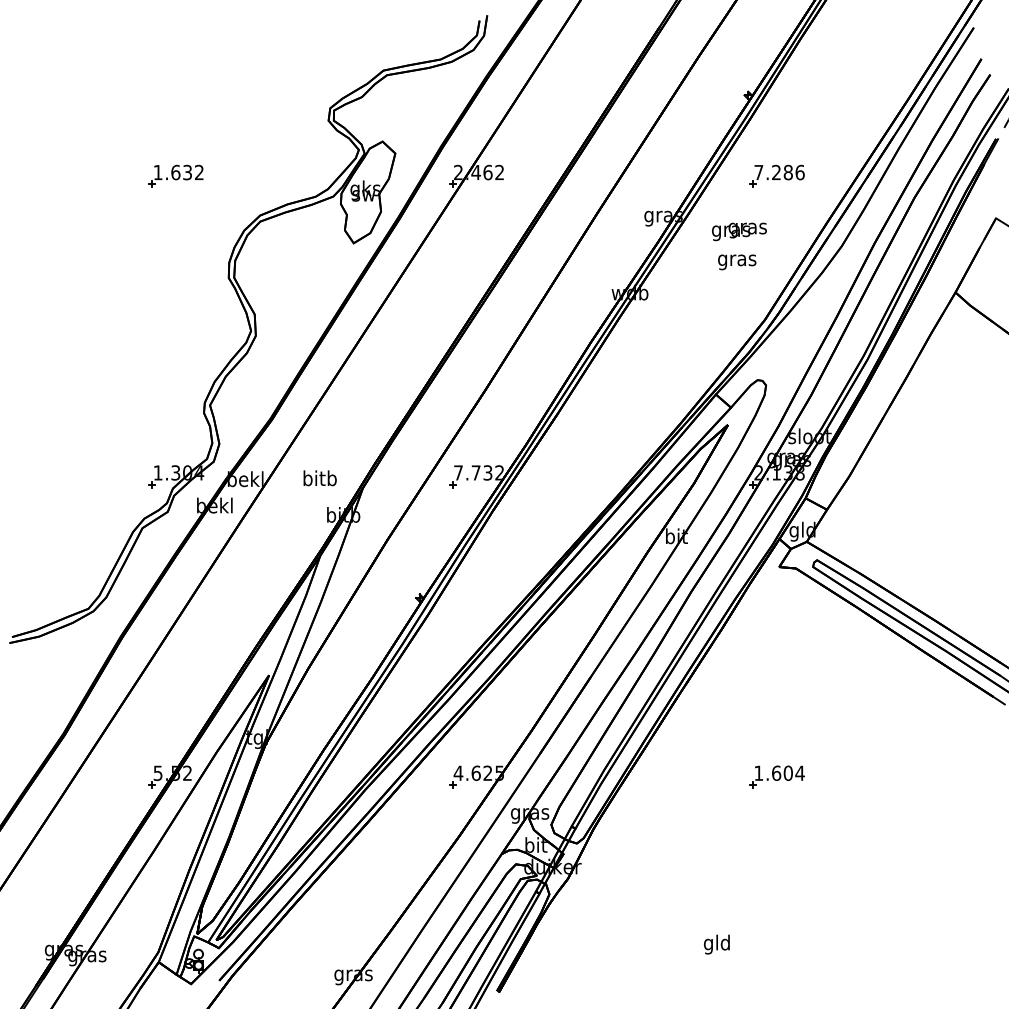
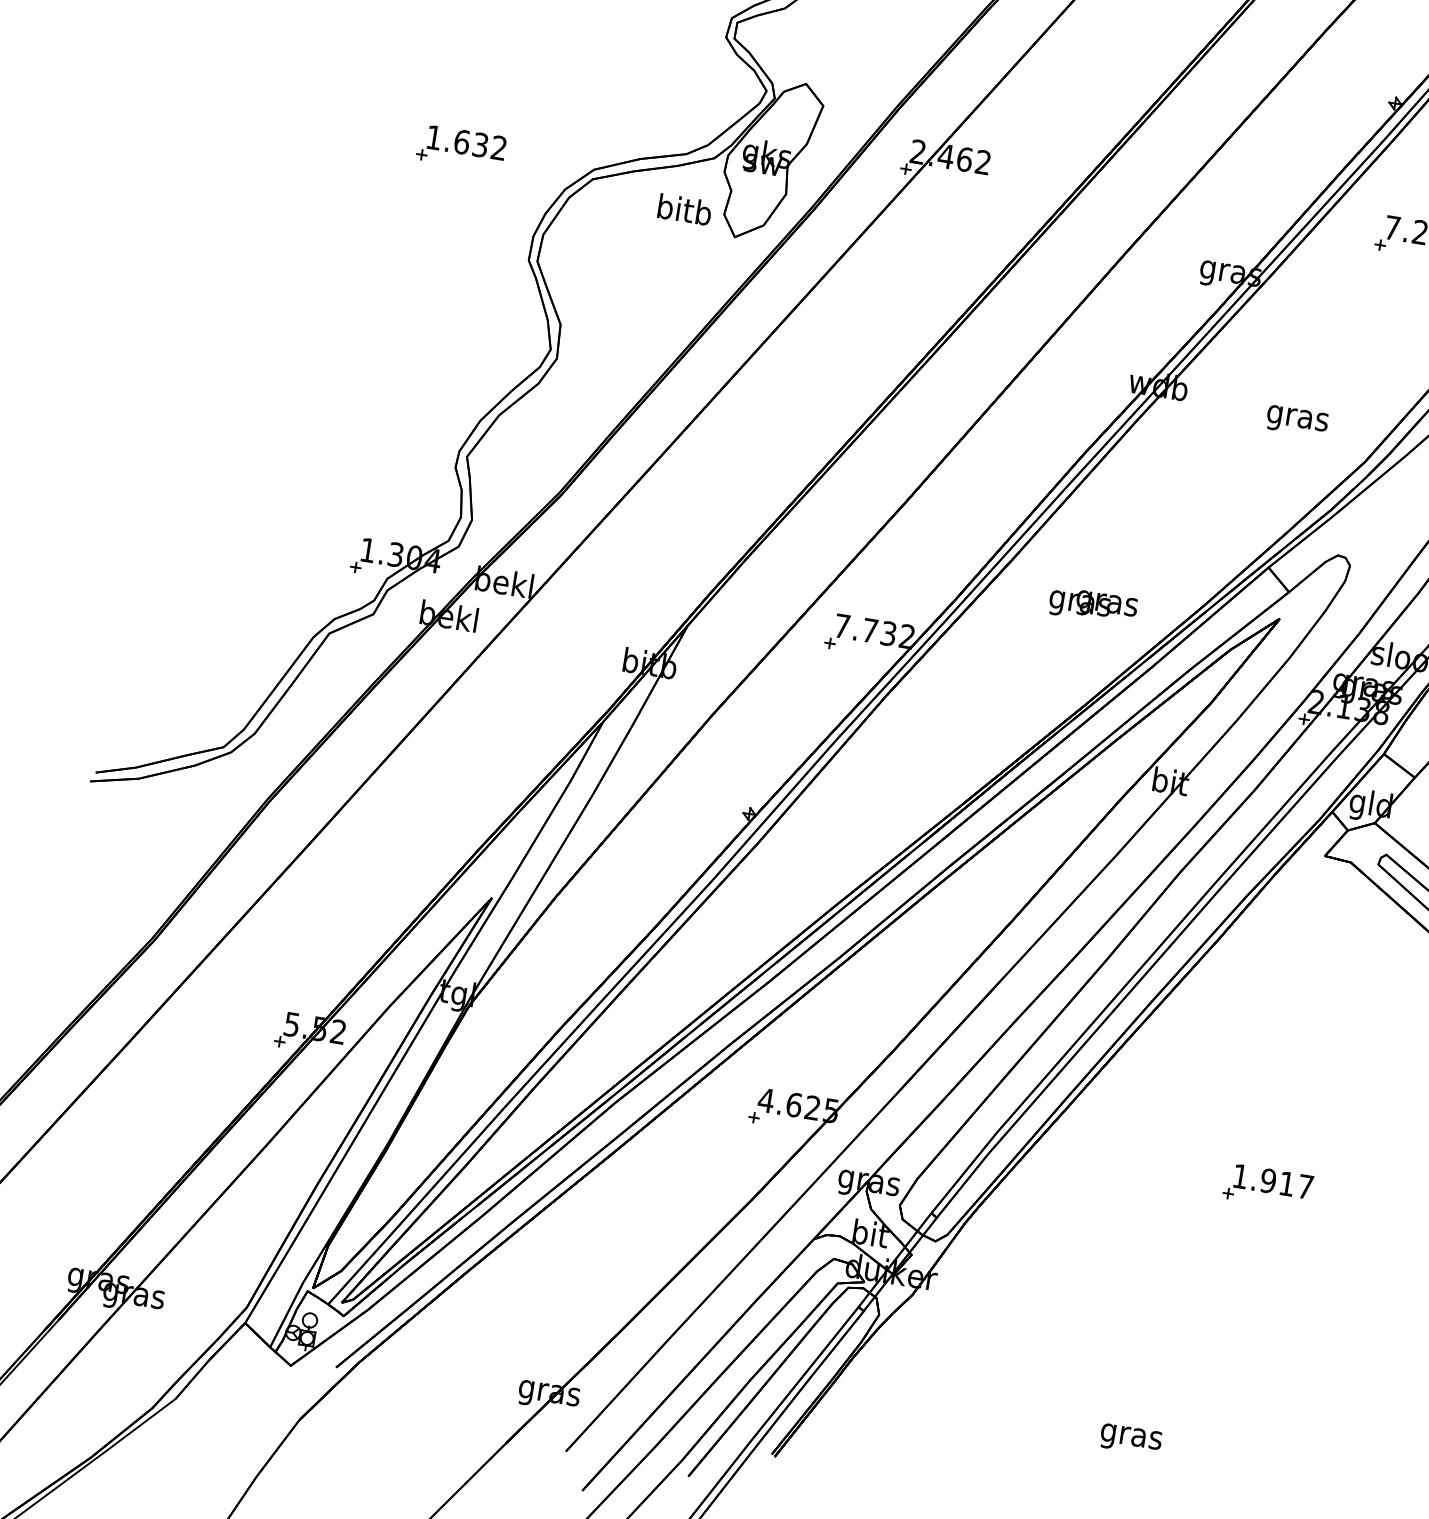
part: (175, 175) -> (460, 146), moved
text: (739, 231) -> (1093, 605), moved
text: (737, 262) -> (1297, 421), moved
text: (319, 478) -> (683, 209), moved
text: (787, 772) -> (1285, 1182), 1.604 -> 1.917
text: (717, 944) -> (1131, 1436), gld -> gras

